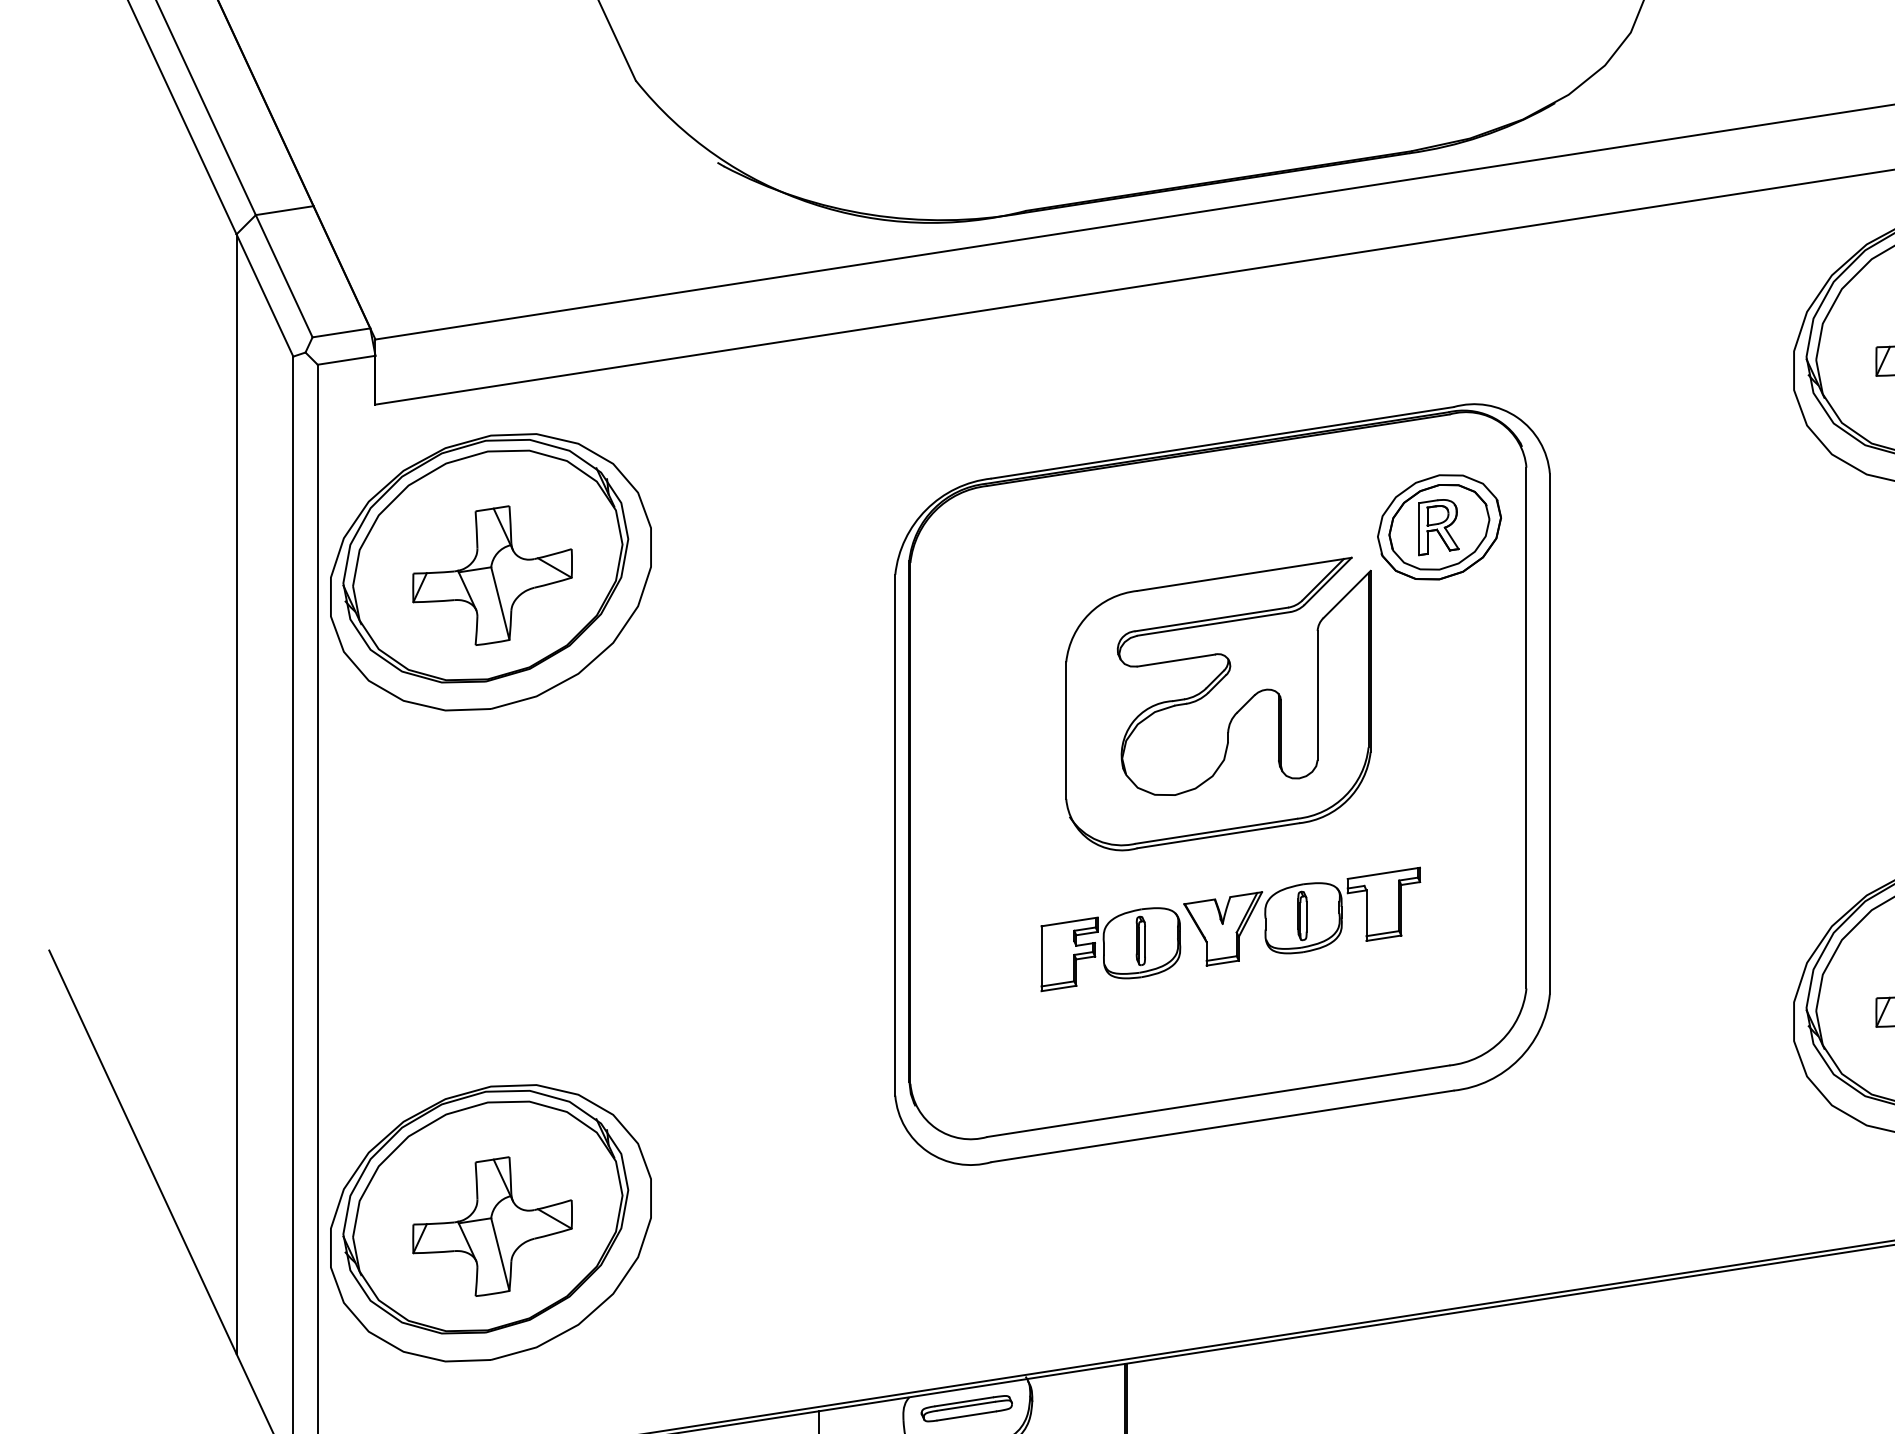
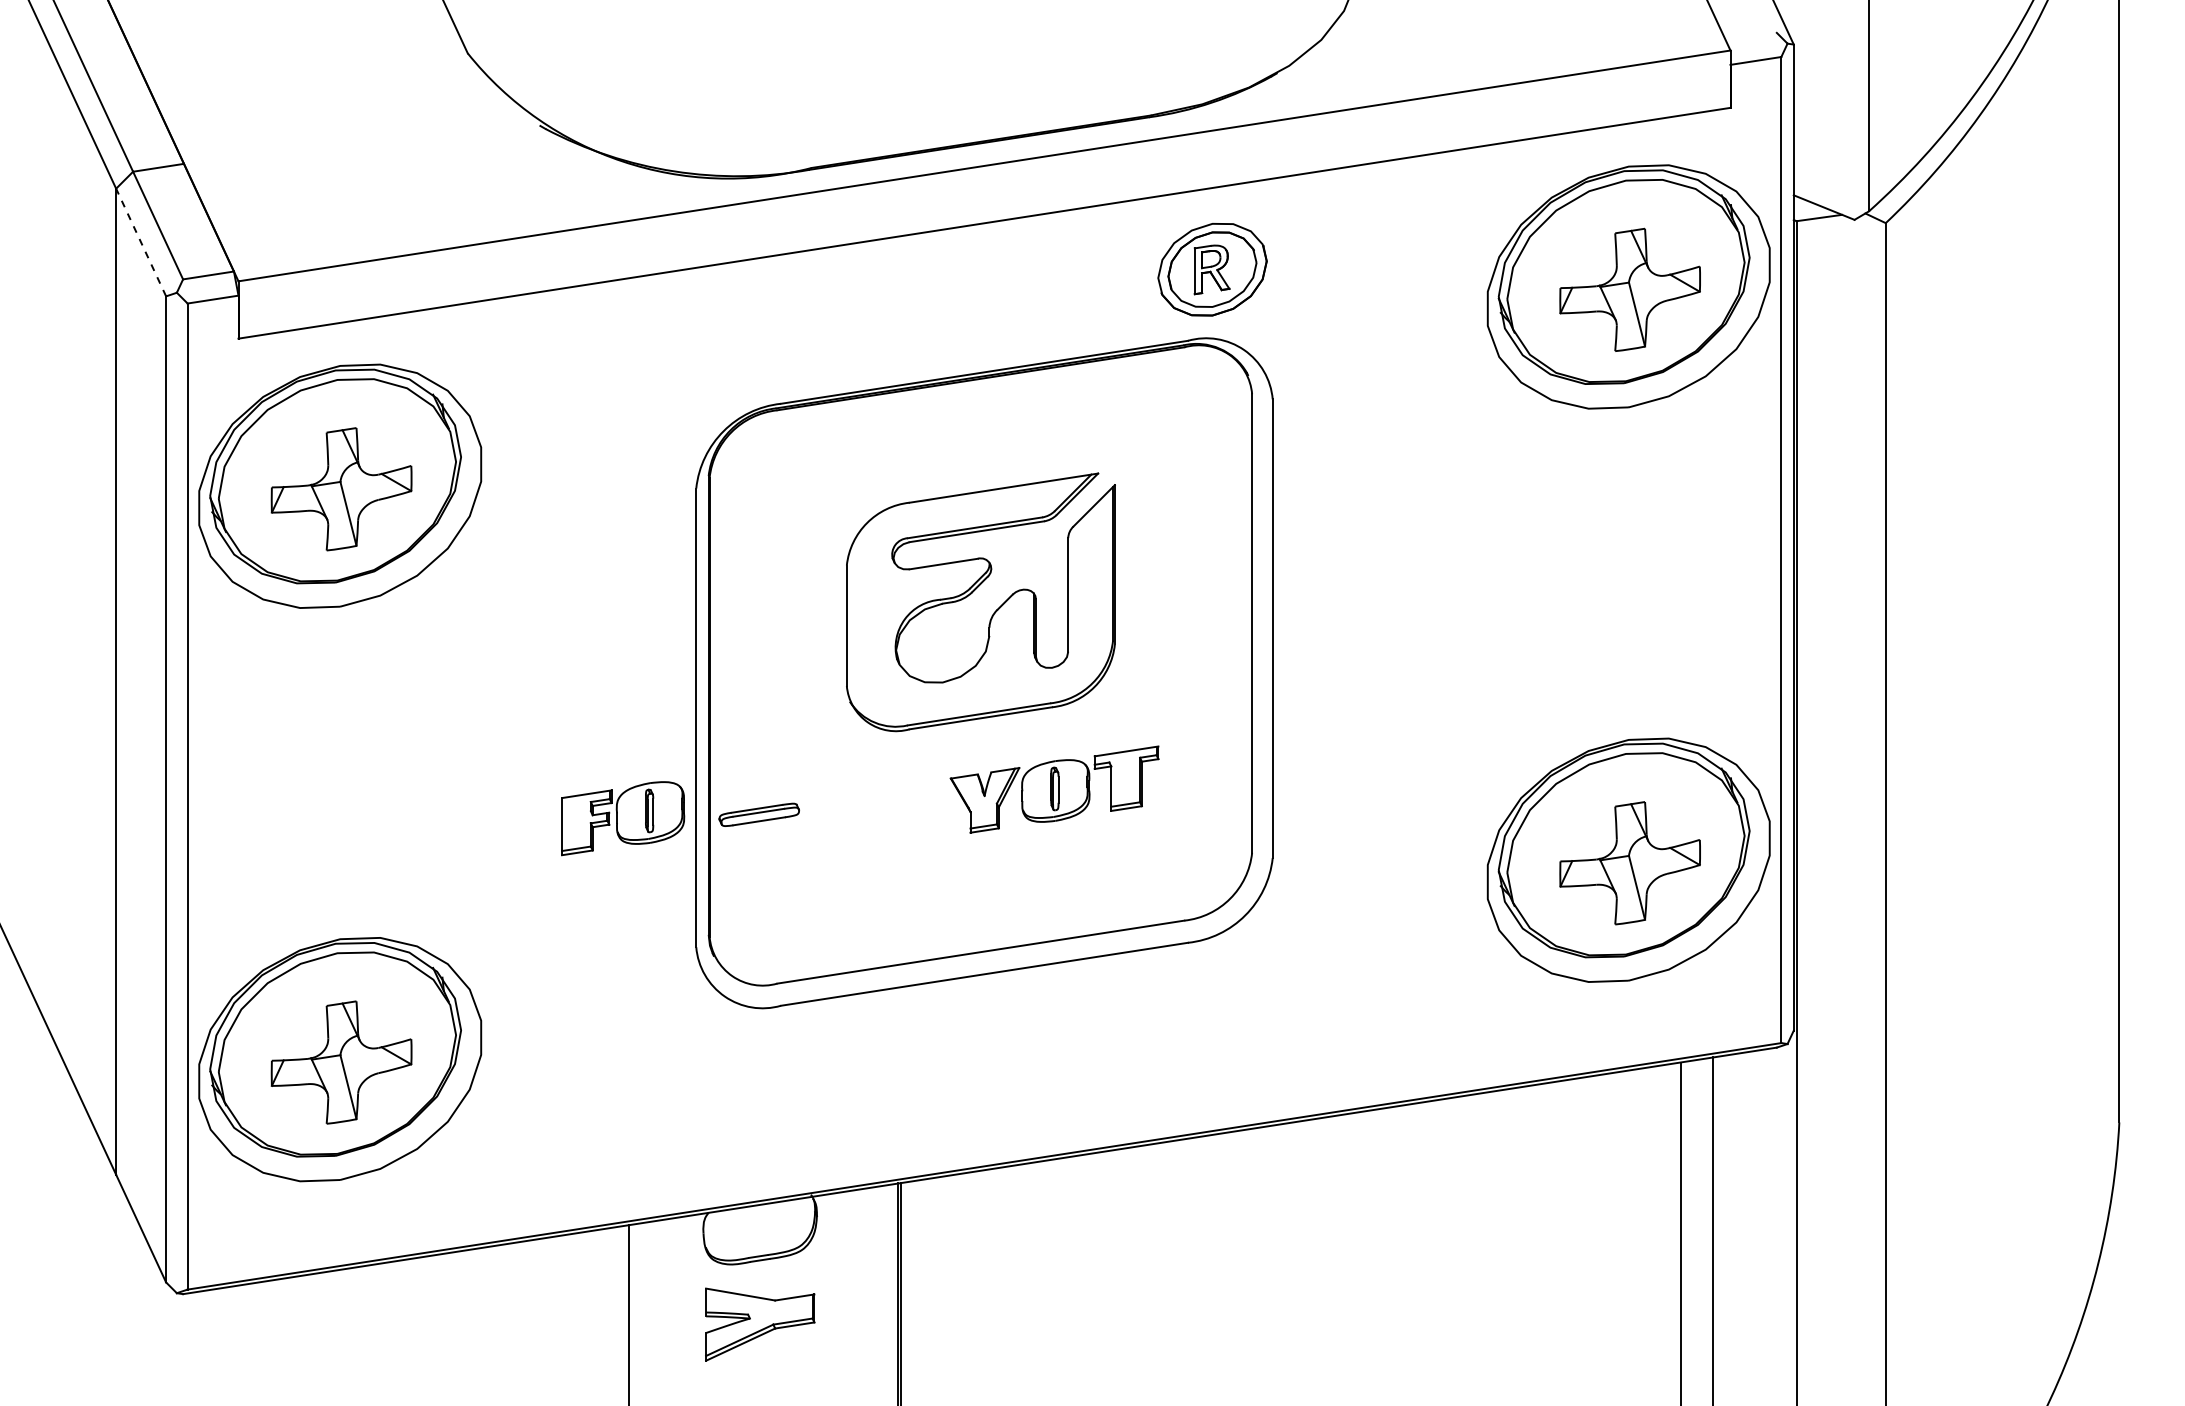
line: (264, 295) -> (140, 242), solid -> dashed
part: (1439, 527) -> (1212, 269), moved
part: (1111, 949) -> (623, 818), moved
part: (965, 1408) -> (758, 814), moved

